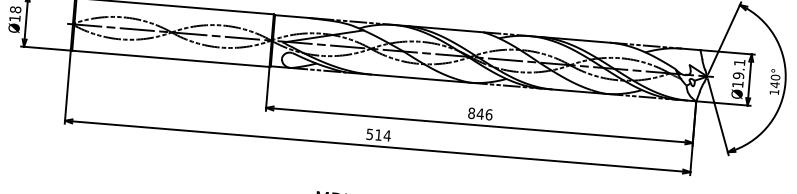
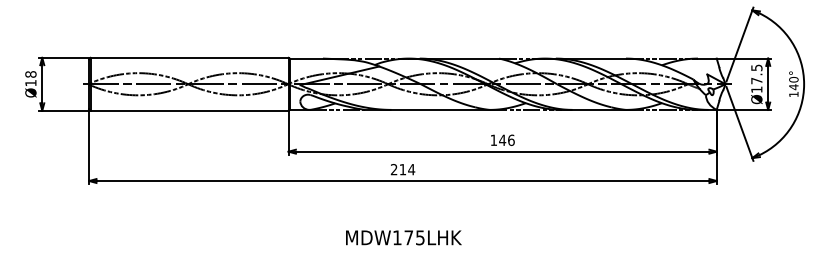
text: (738, 69) -> (756, 74), Ø19.1 -> Ø17.5
text: (471, 112) -> (493, 139), 846 -> 146
text: (370, 134) -> (394, 169), 514 -> 214

